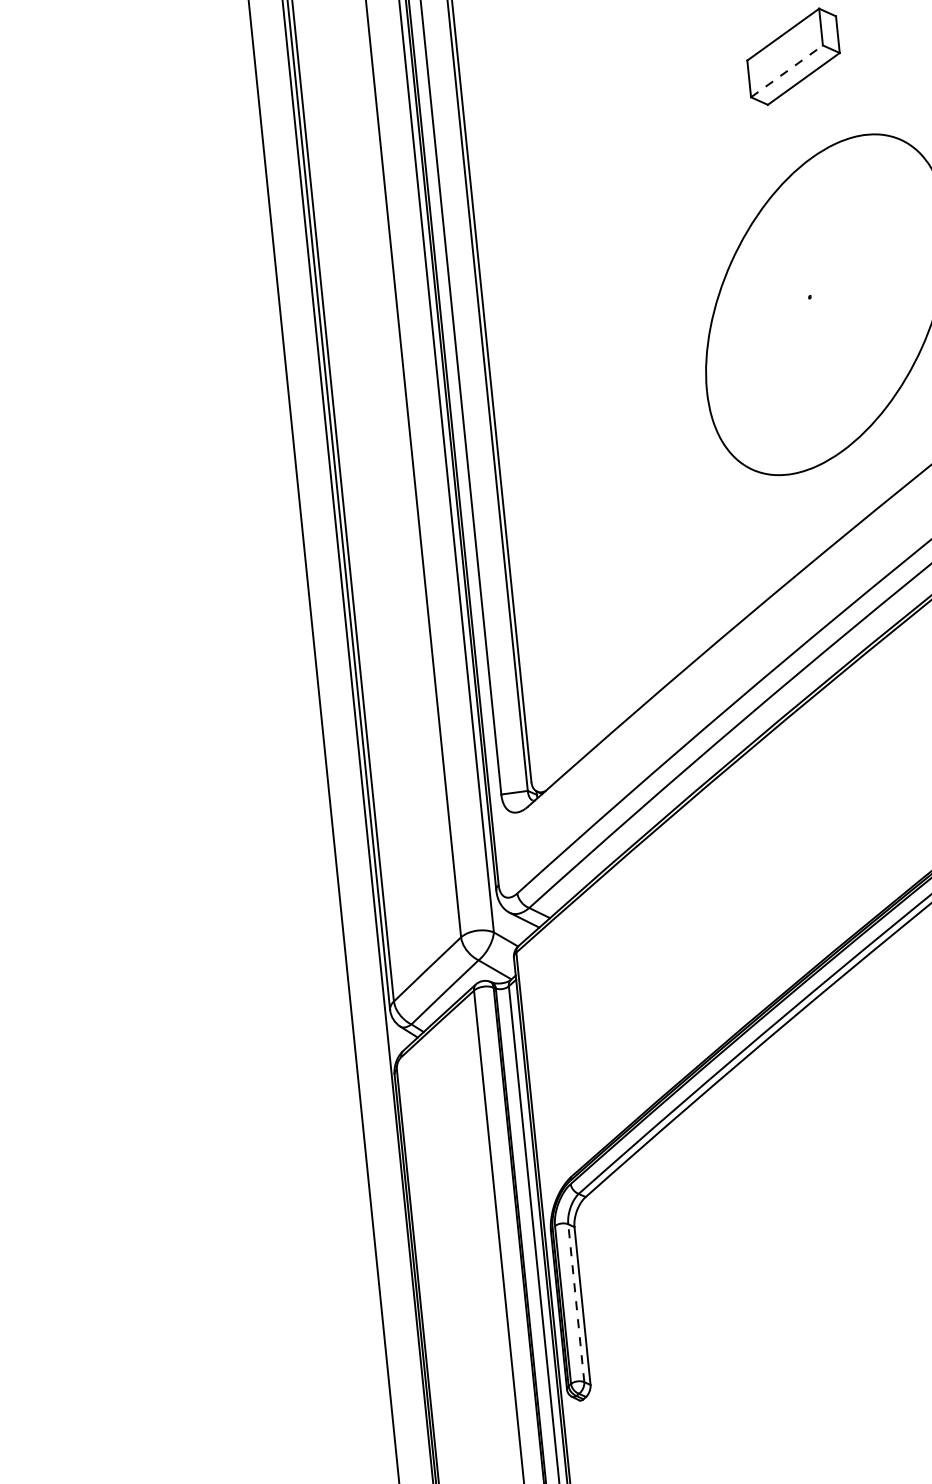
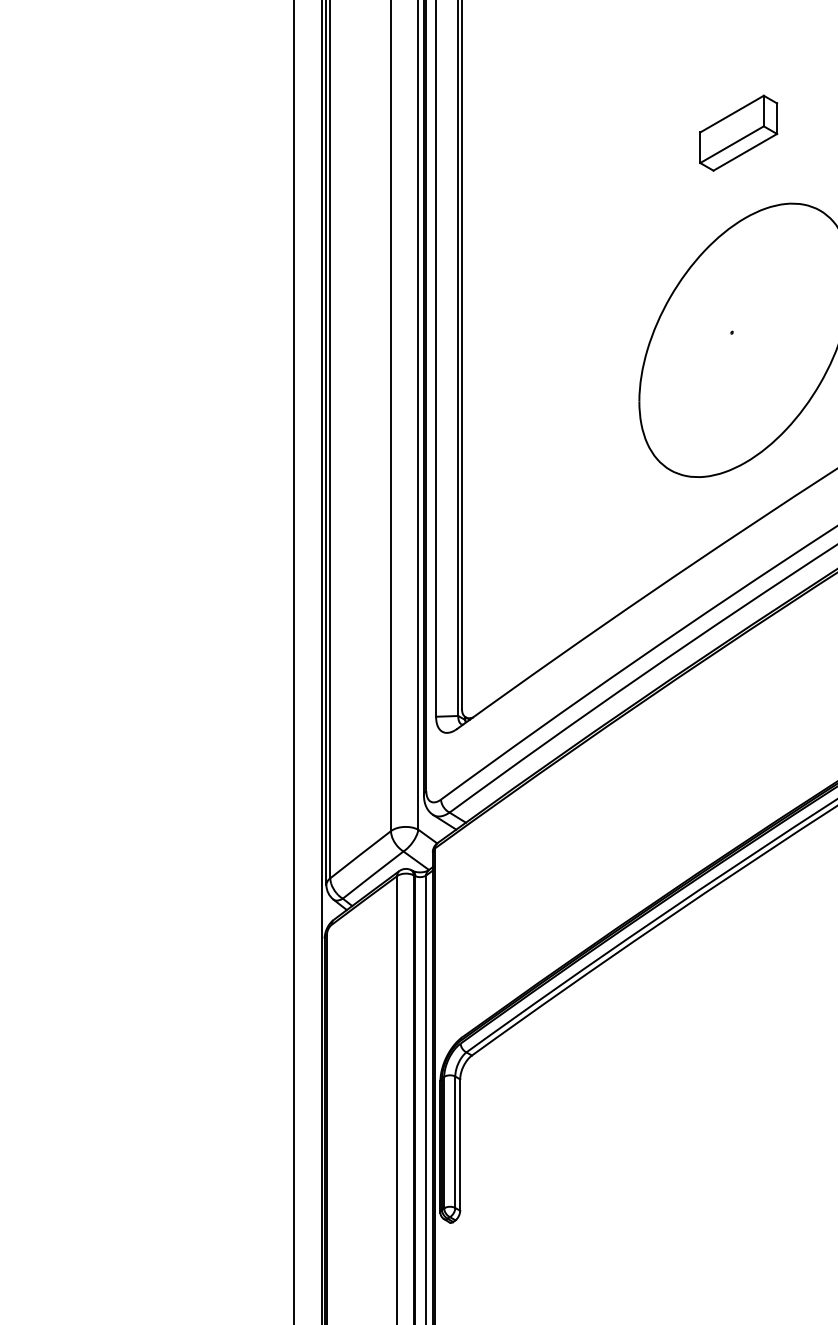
line: (787, 71) -> (732, 144), dashed -> solid
line: (576, 1303) -> (455, 1142), dashed -> solid

